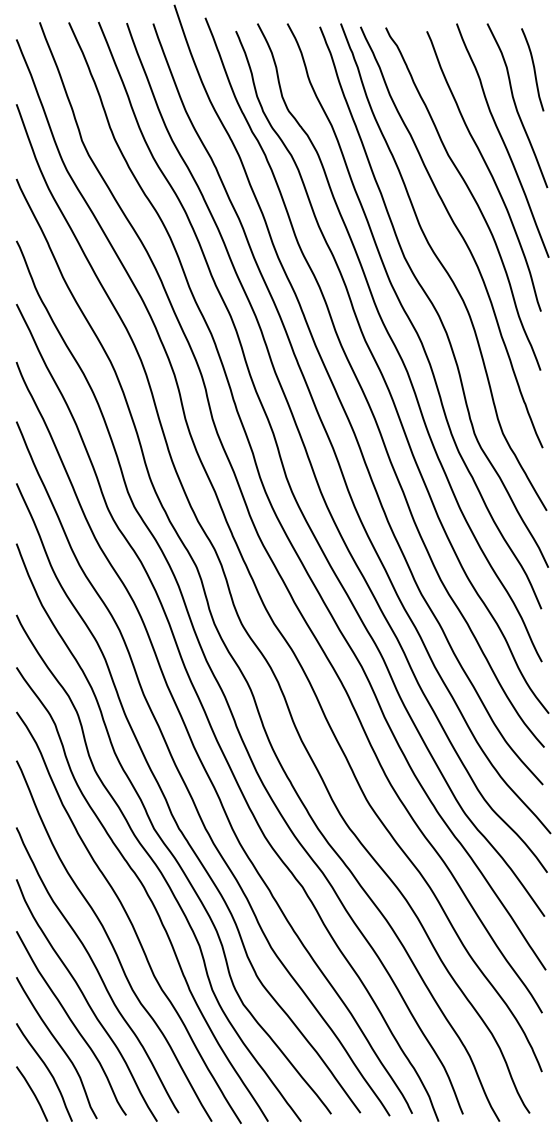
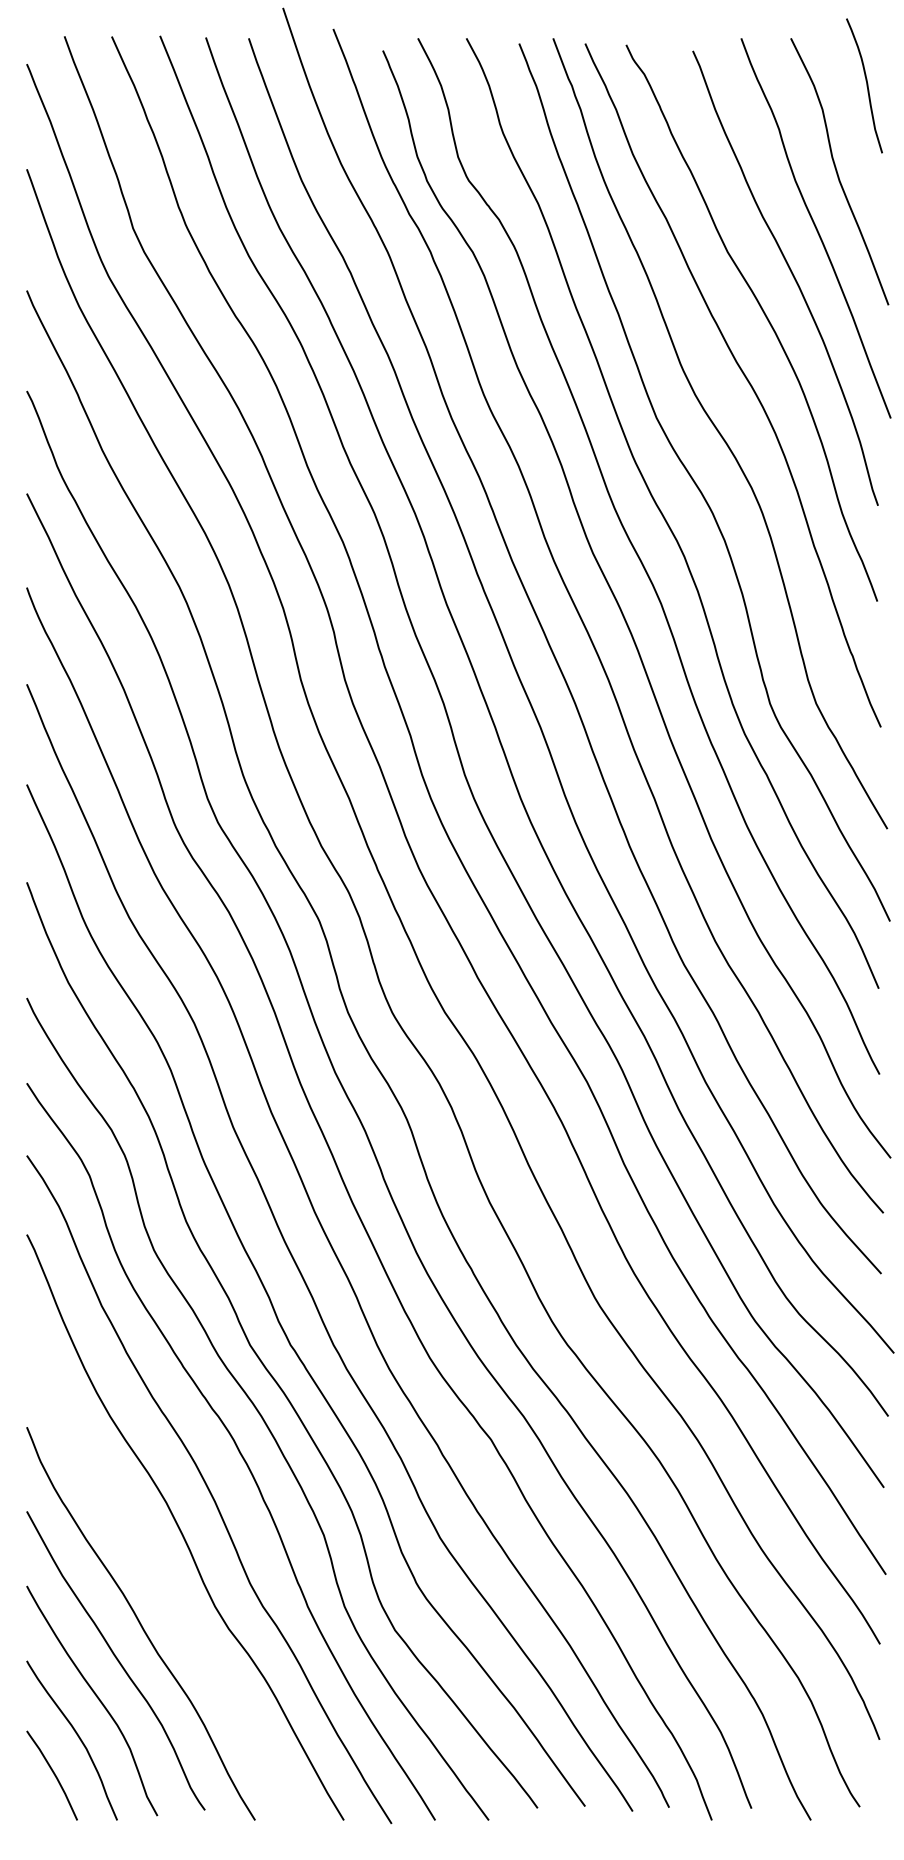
curve: (533, 69) -> (865, 85), moved
curve: (97, 970) -> (158, 1575), removed

